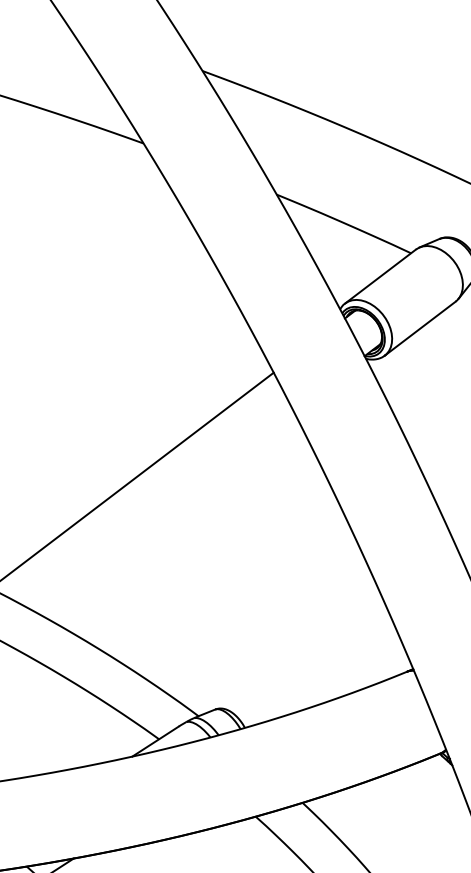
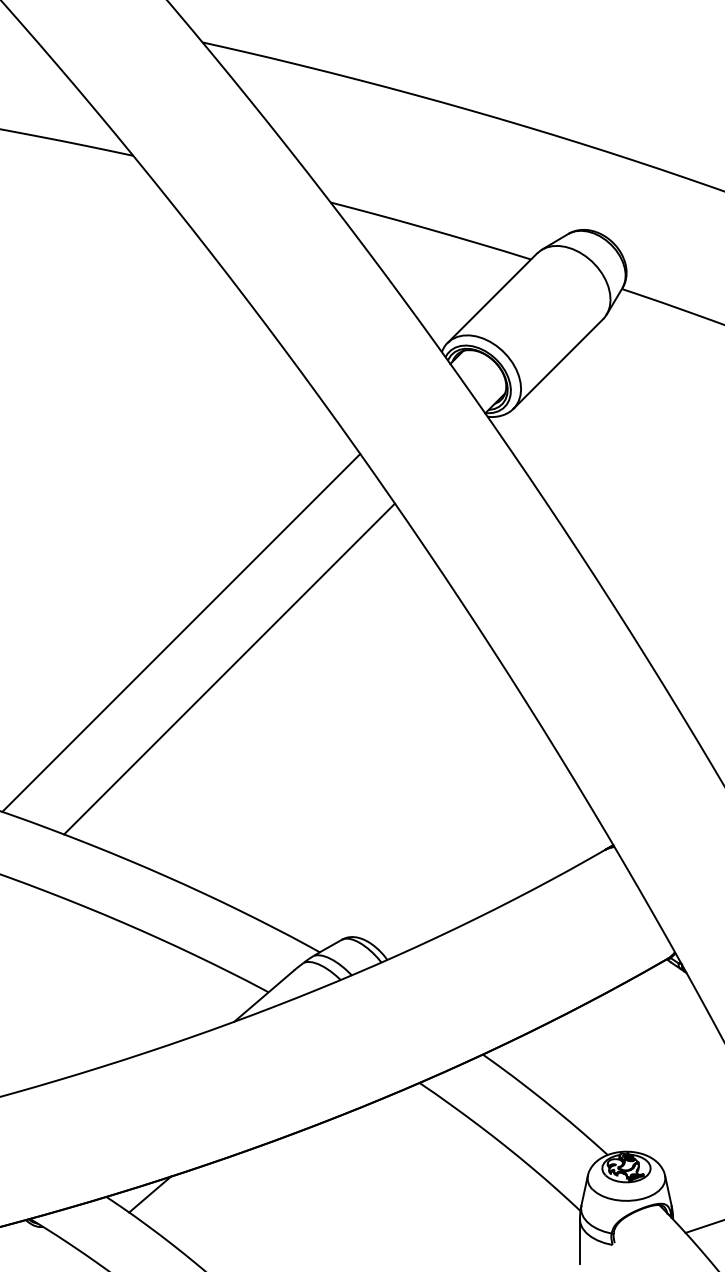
line: (162, 509) -> (229, 668), added

